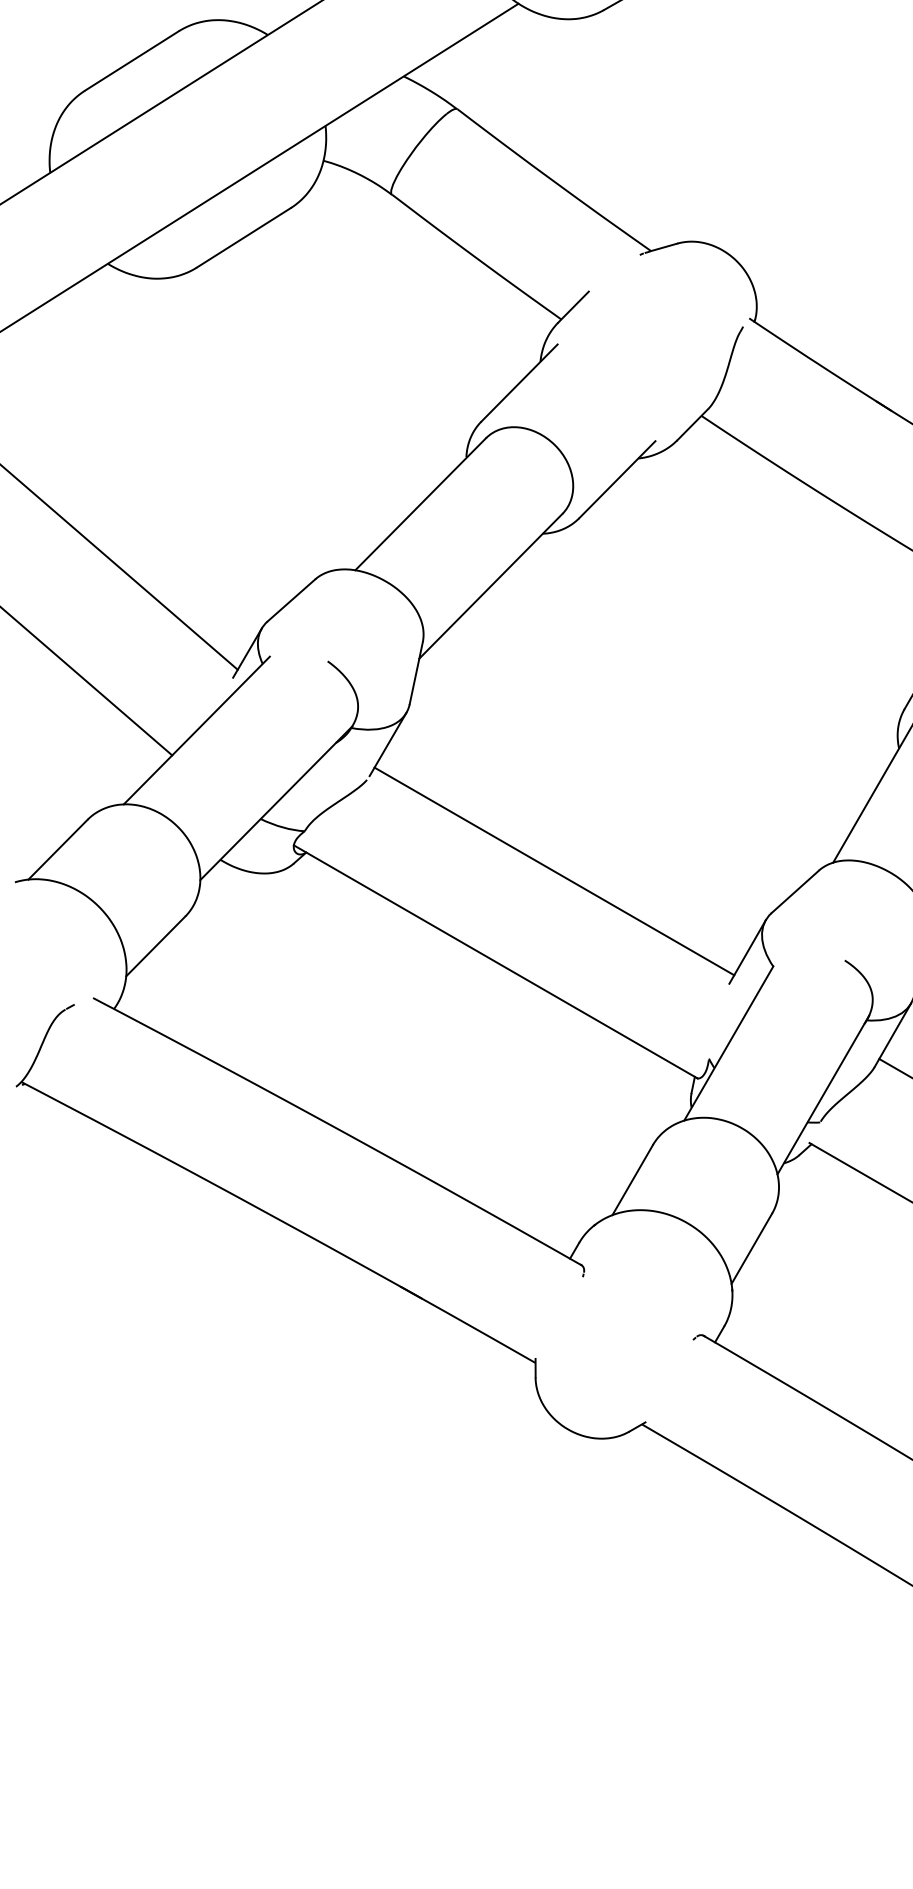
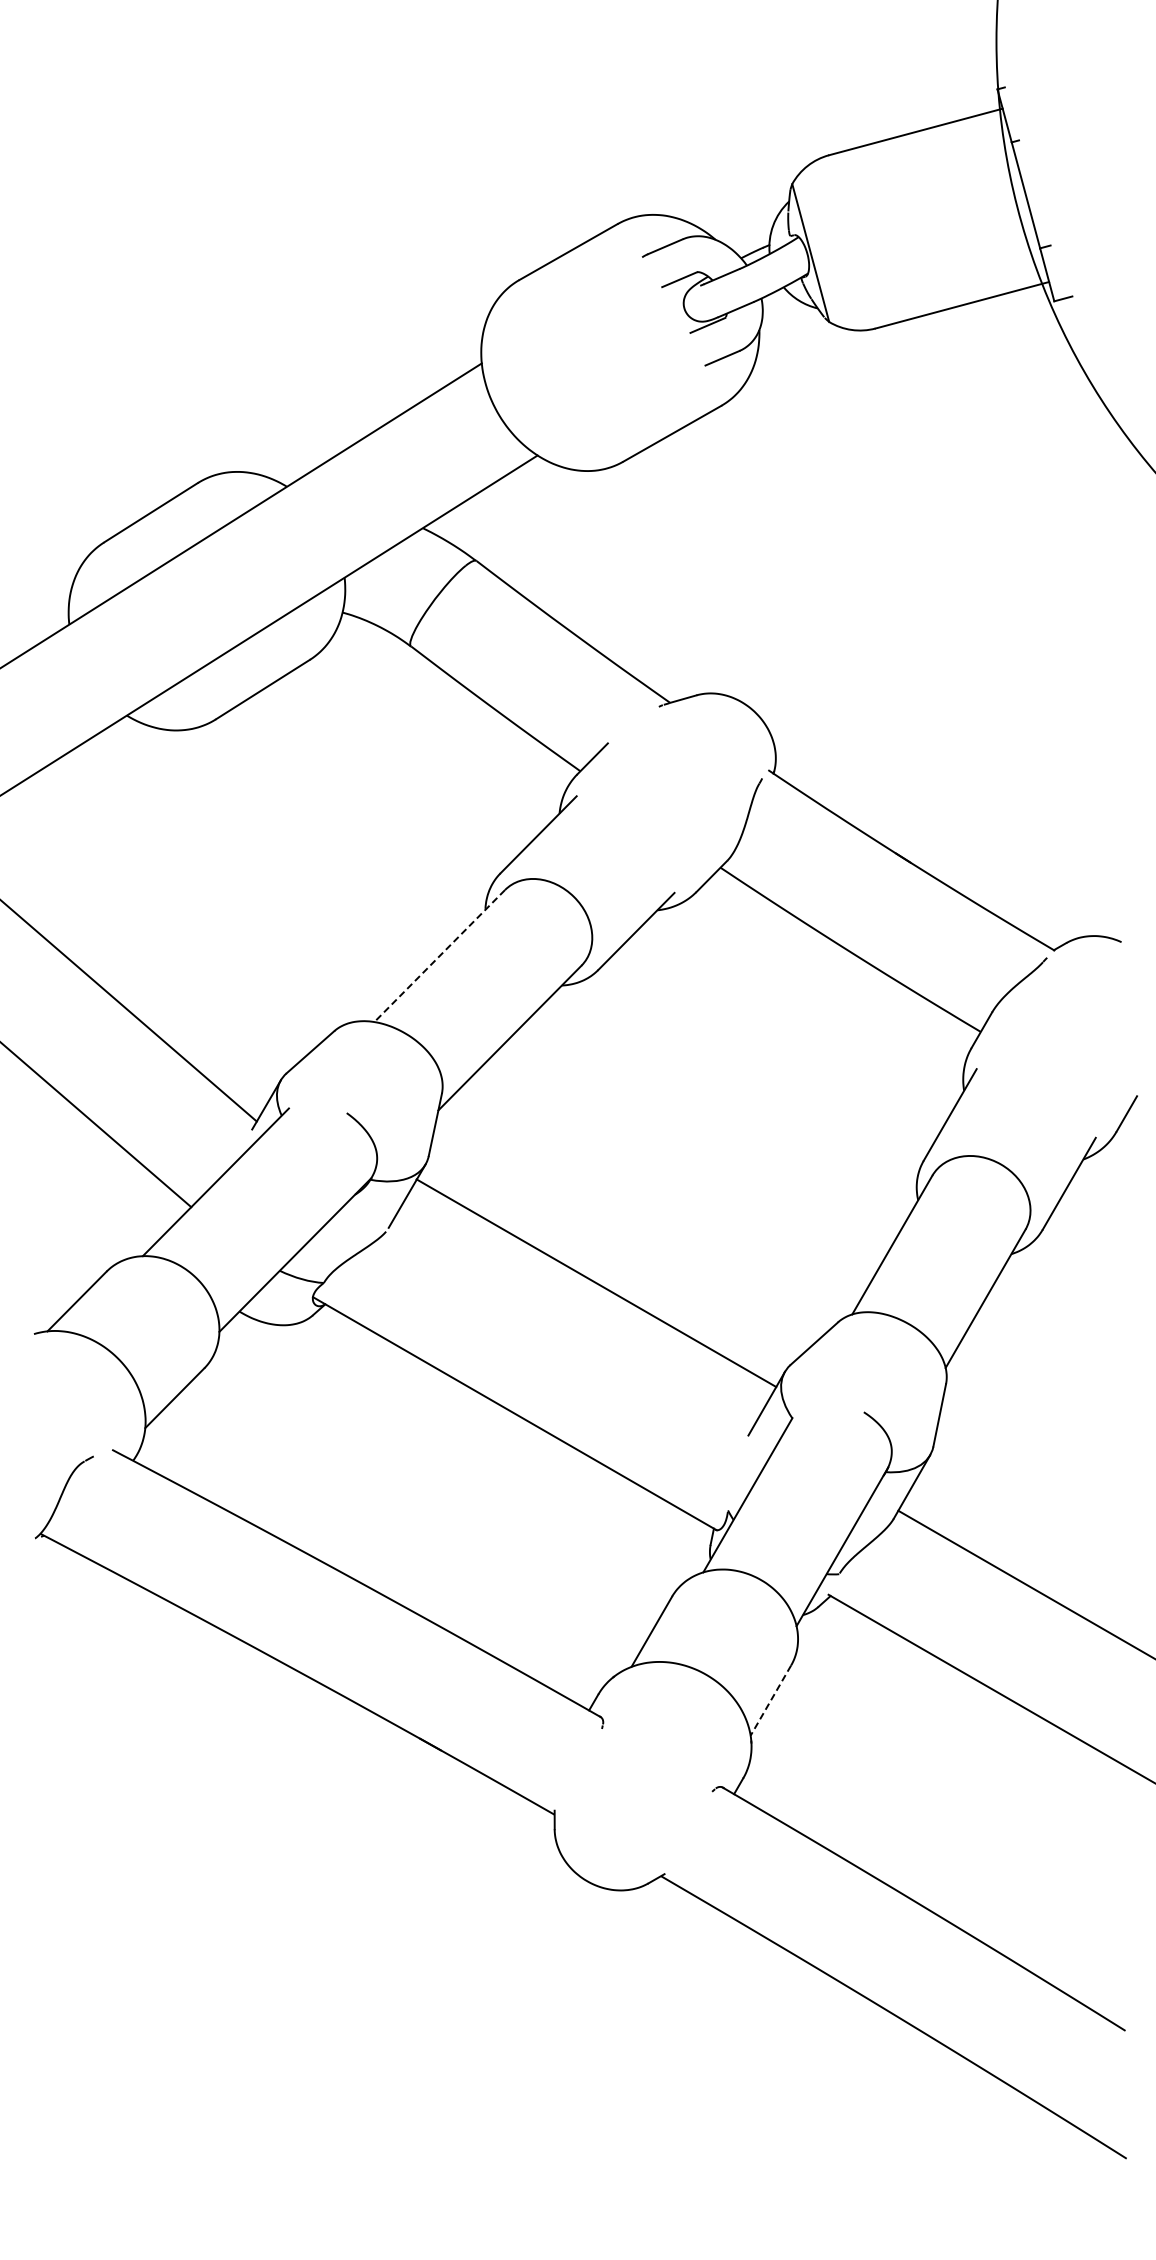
line: (420, 504) -> (439, 956), solid -> dashed
line: (554, 871) -> (596, 1283), moved
line: (751, 1249) -> (770, 1701), solid -> dashed

